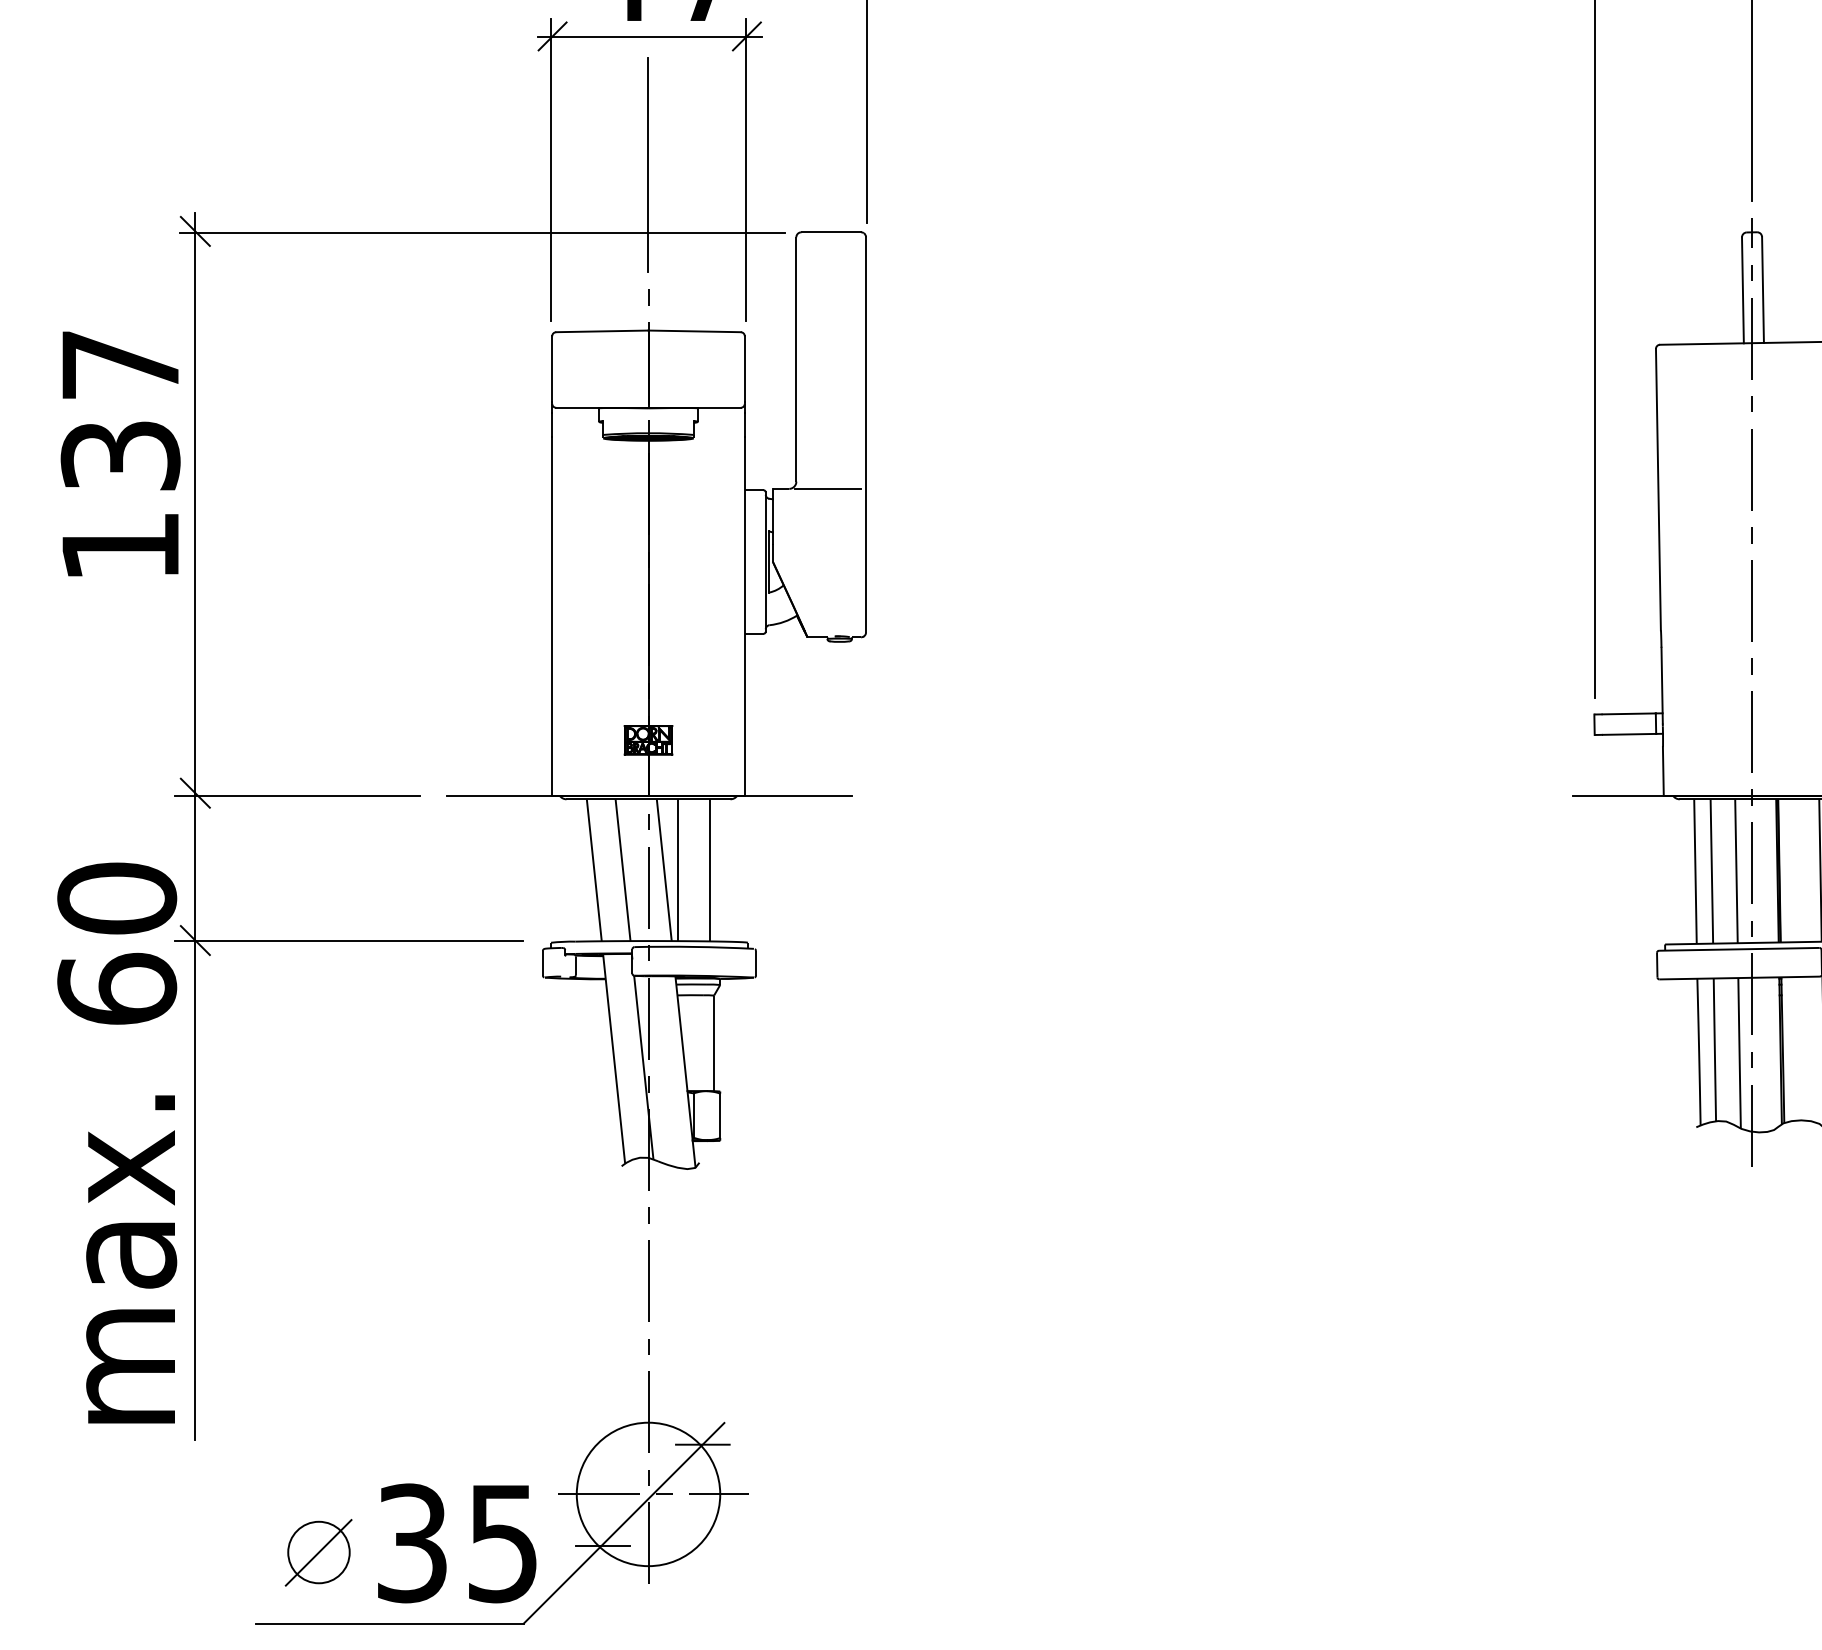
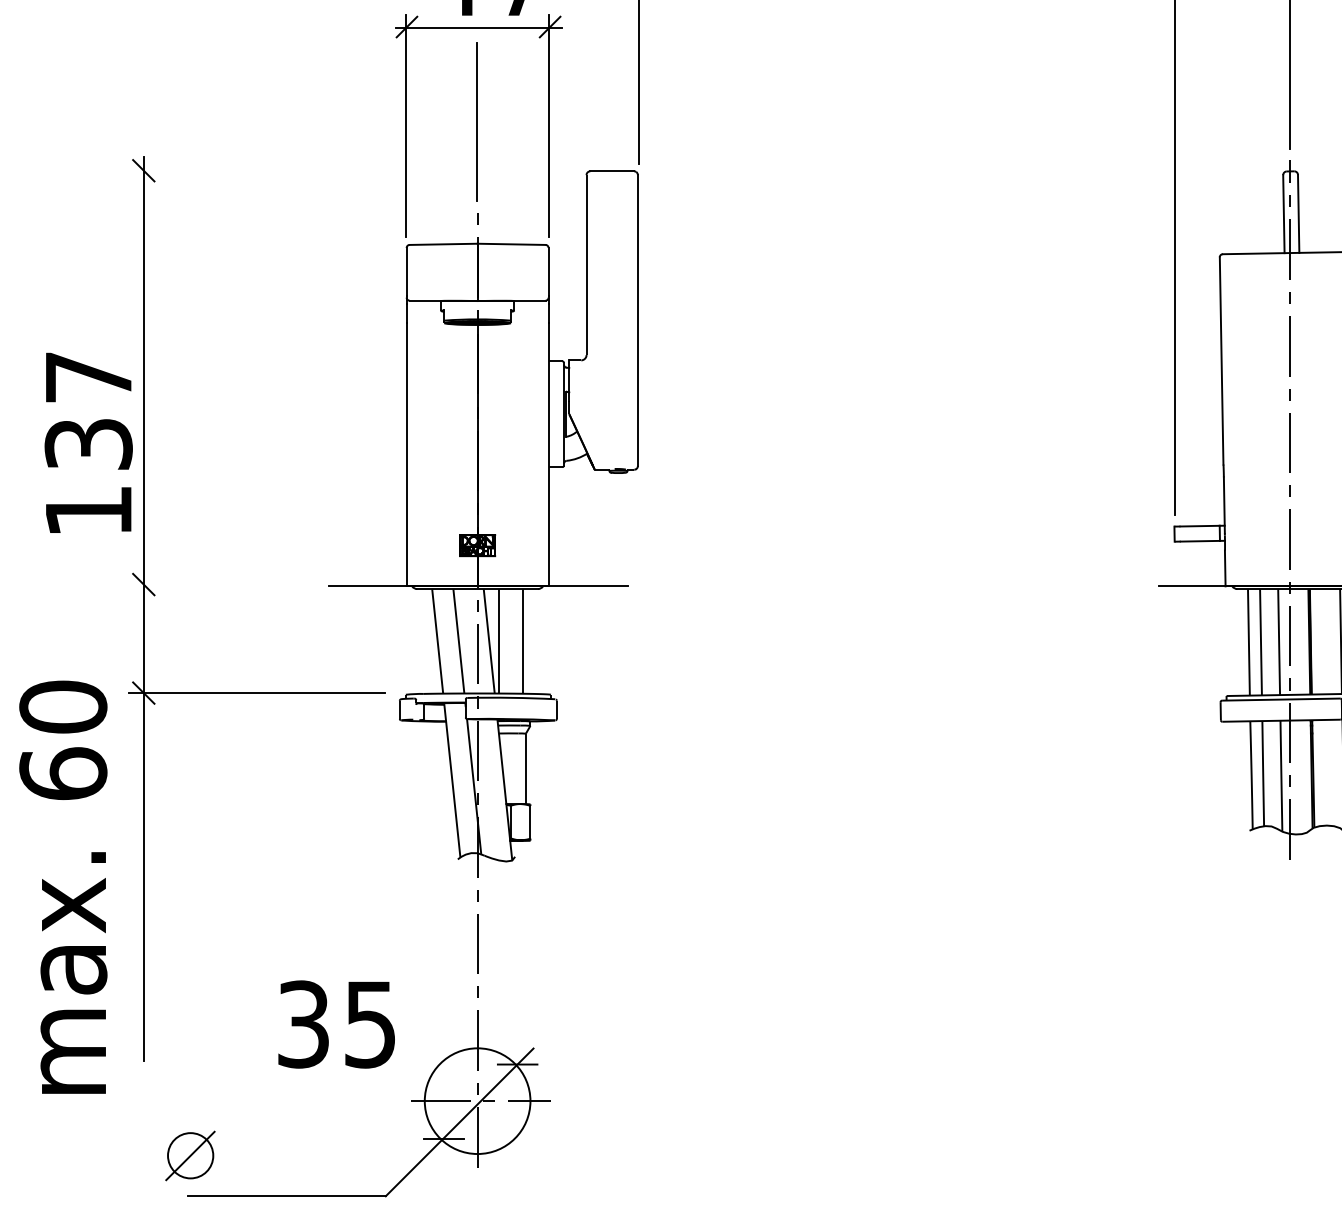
line: (482, 232) -> (355, 171), removed
text: (120, 453) -> (88, 442), moved
line: (827, 489) -> (609, 360), removed
line: (297, 795) -> (219, 586), removed
text: (117, 1142) -> (63, 886), moved
text: (457, 1543) -> (336, 1024), moved
part: (318, 1552) -> (190, 1155), moved

